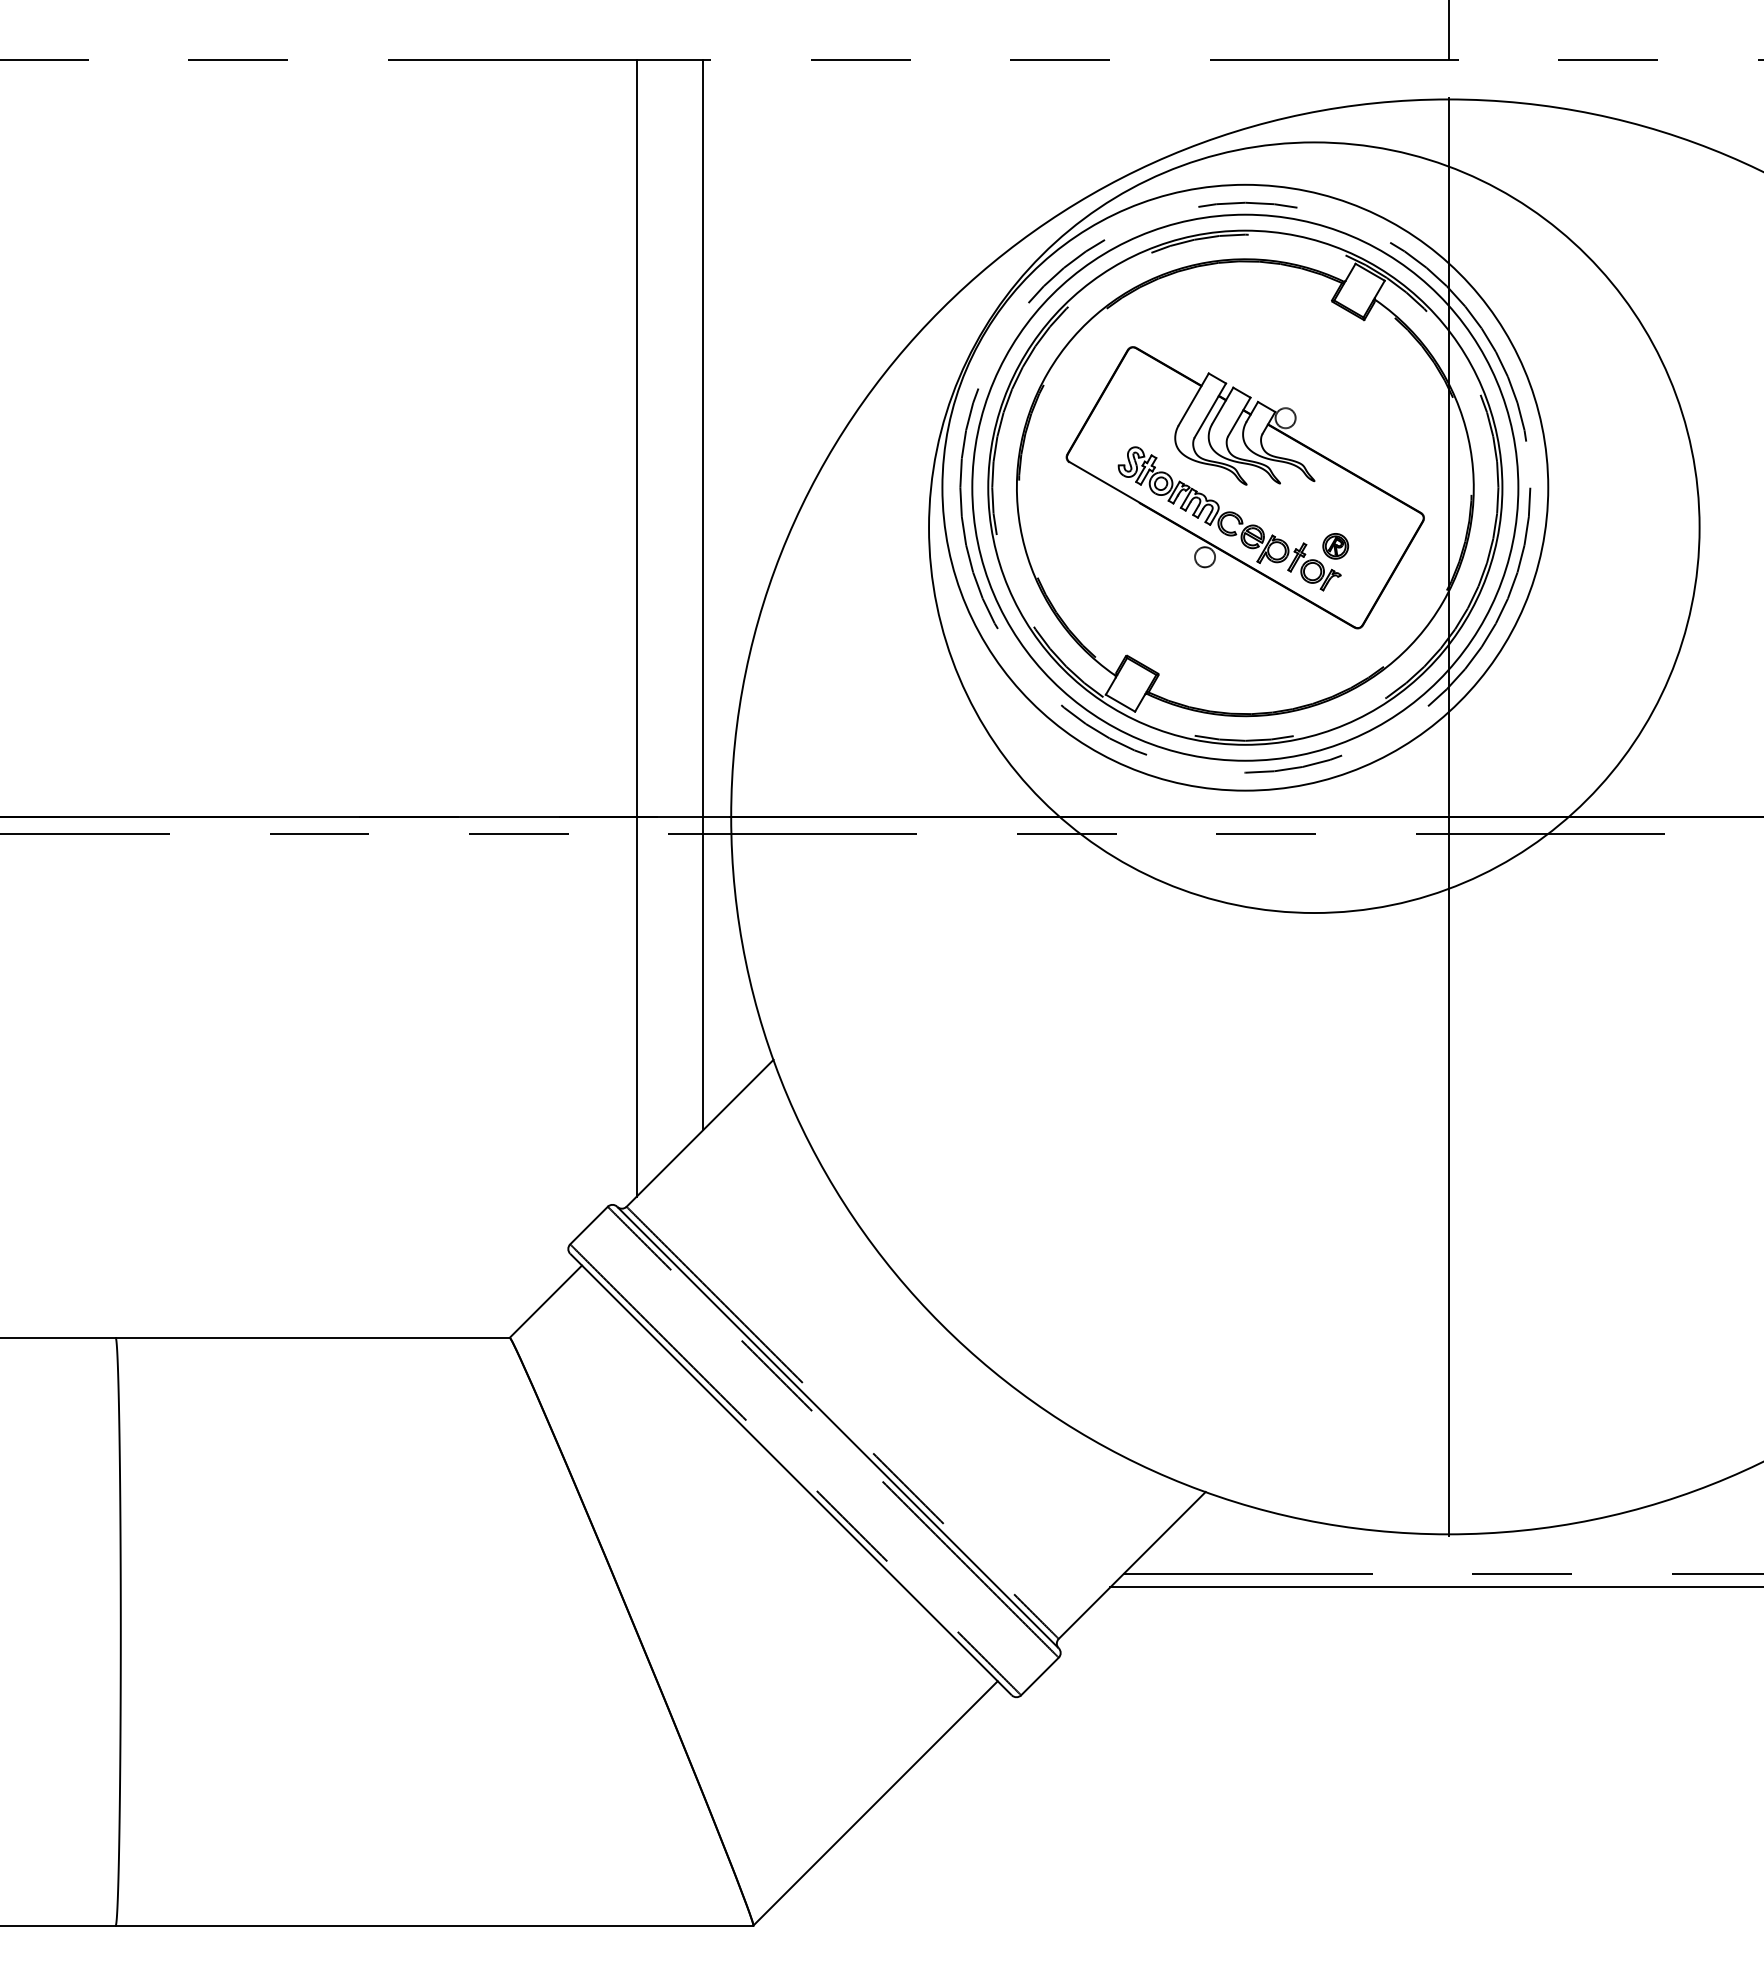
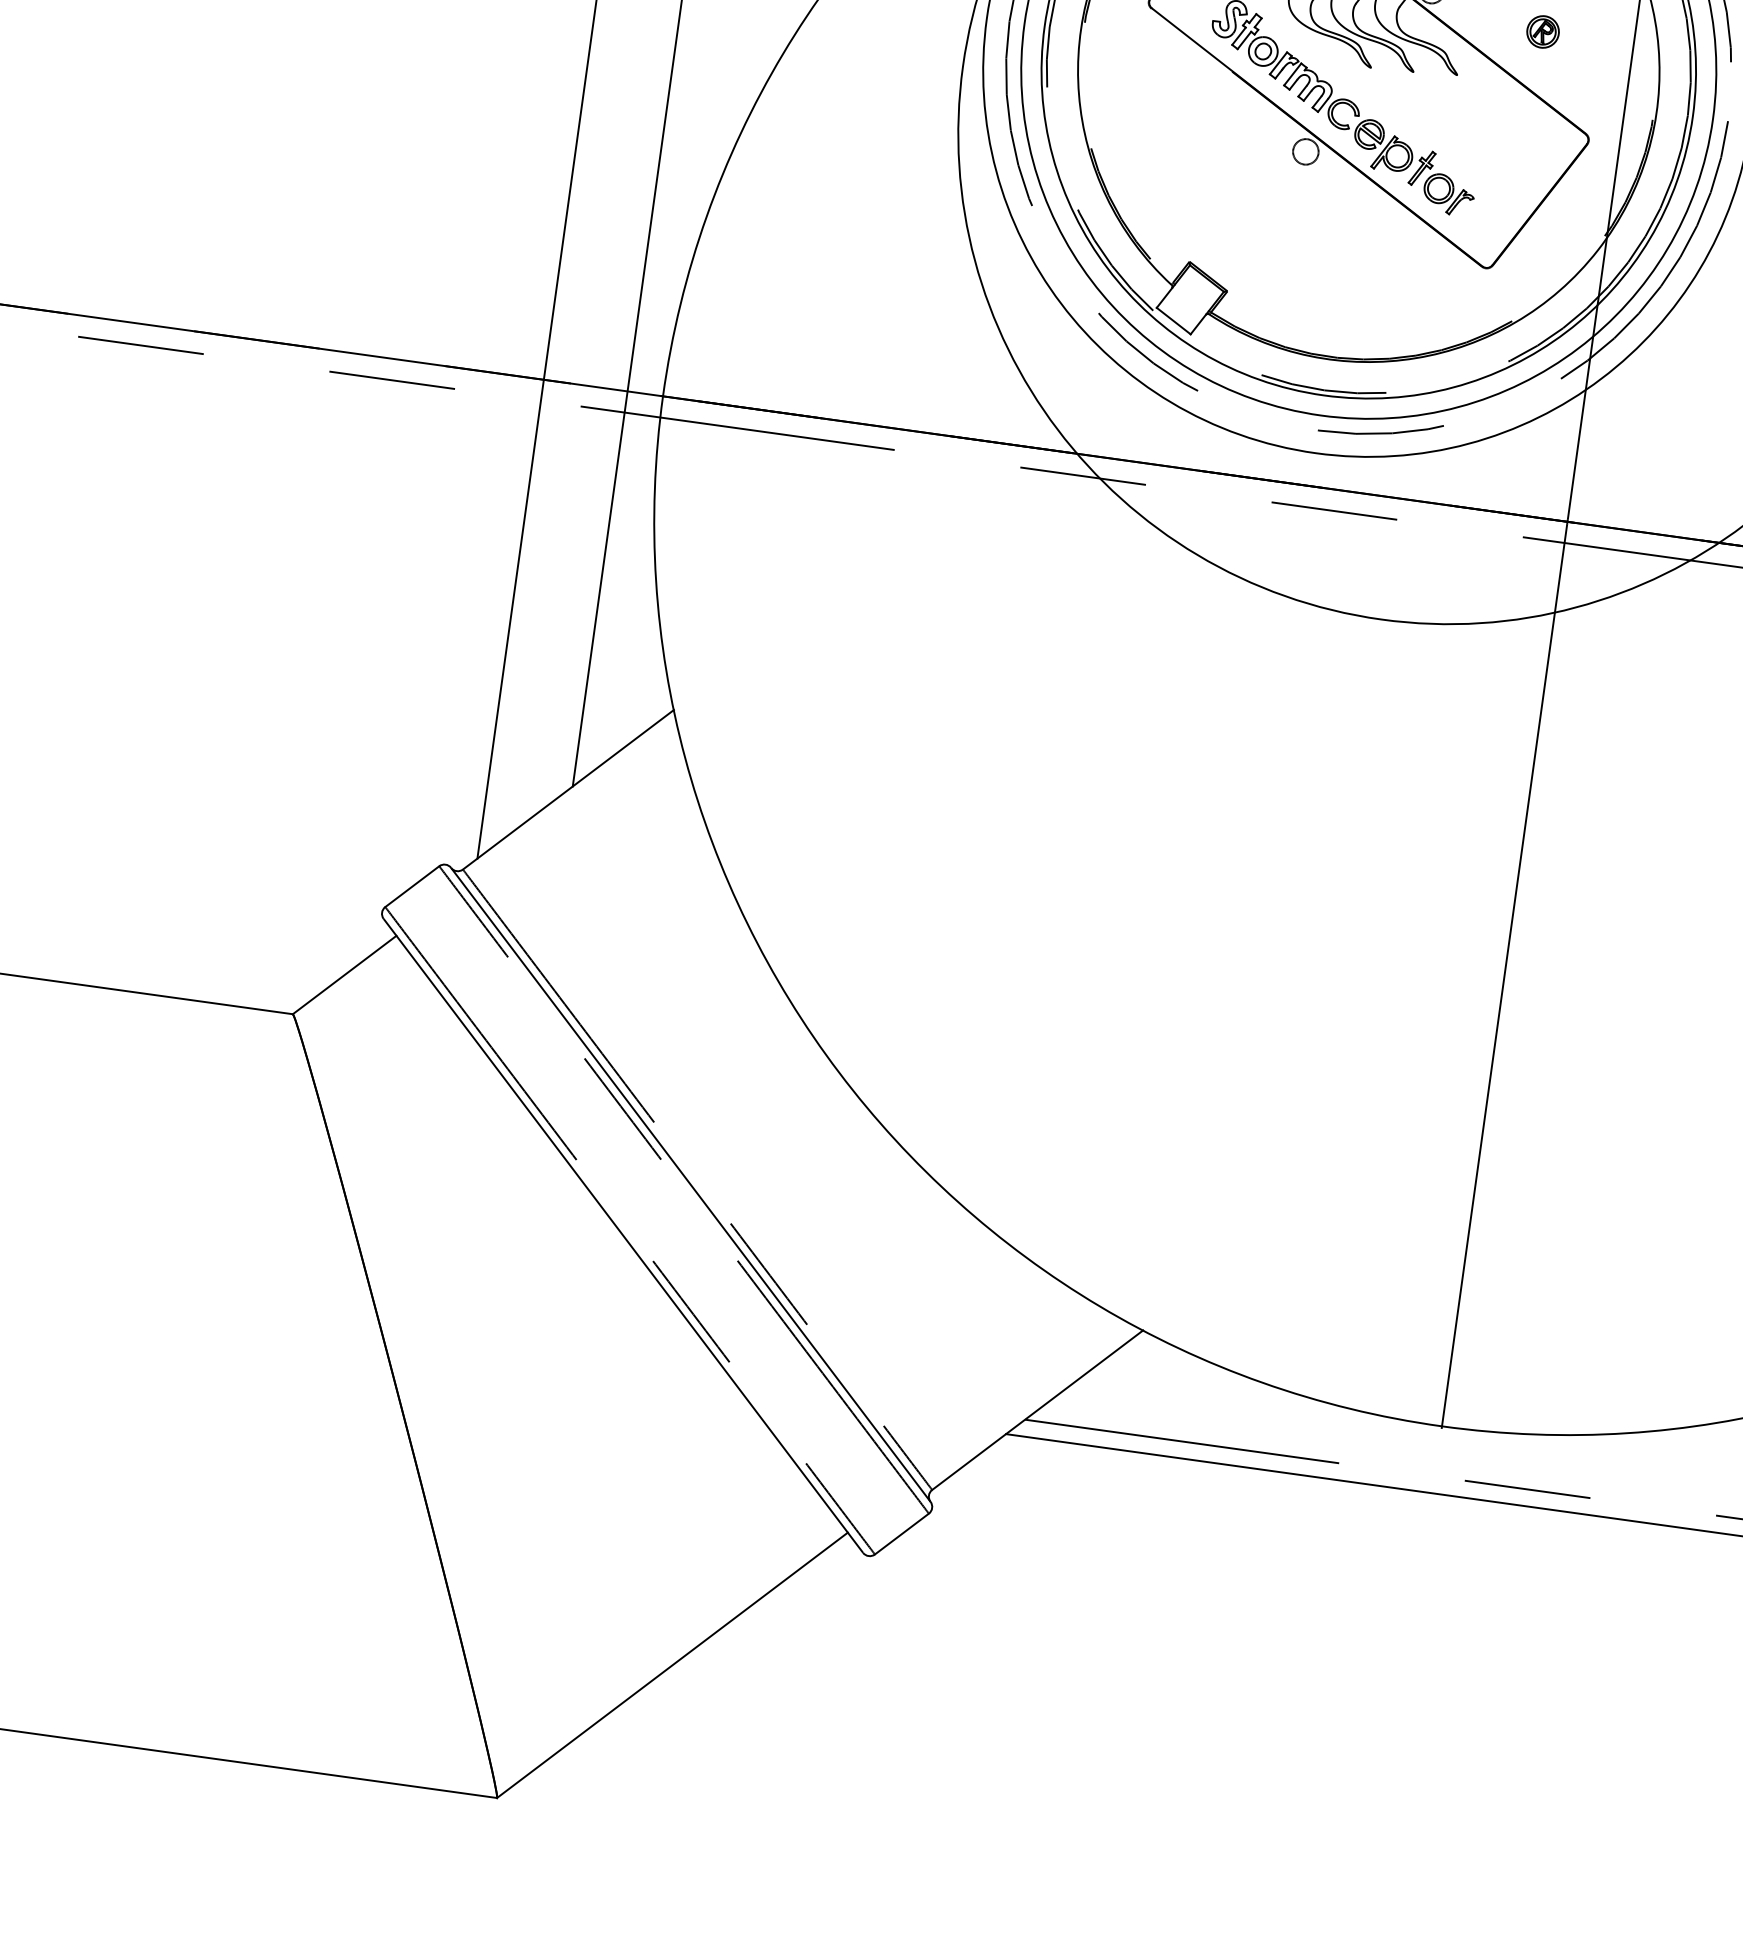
part: (1335, 546) -> (1542, 32), moved

